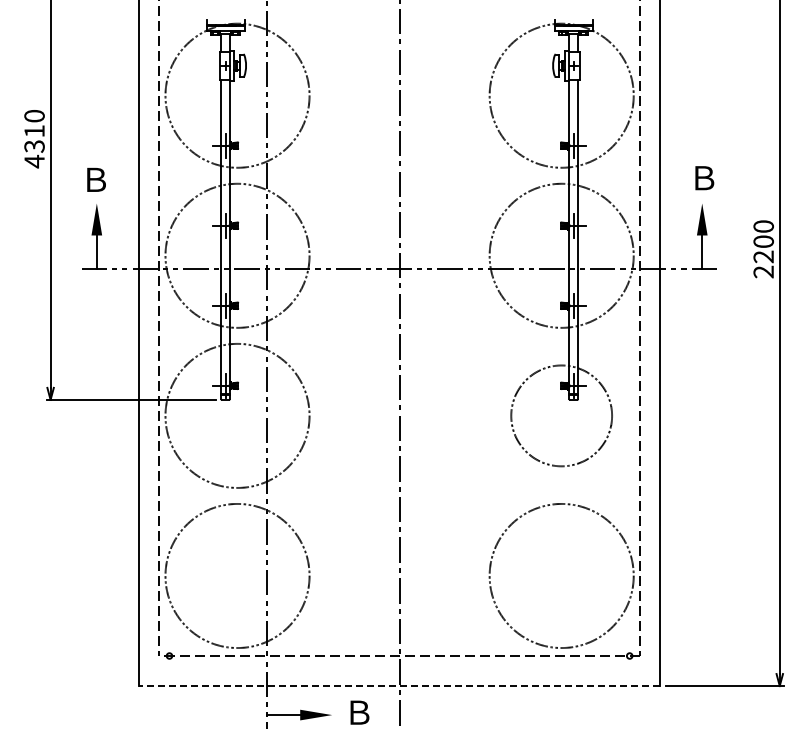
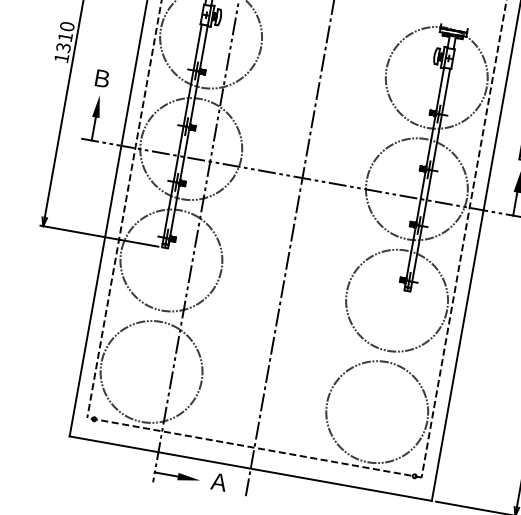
text: (34, 161) -> (61, 58), 4310 -> 1310
circle: (561, 415) -> (396, 300), size x1.43
line: (399, 686) -> (250, 468), dashed -> solid
text: (358, 712) -> (218, 481), Ｂ -> Ａ

